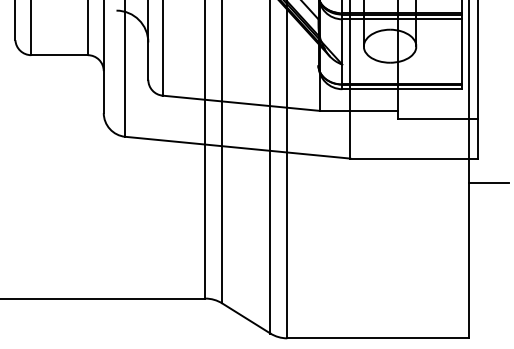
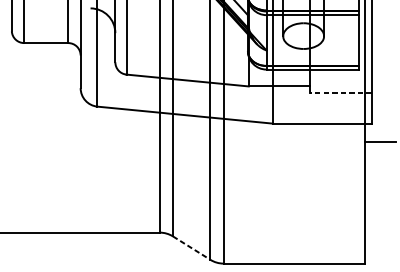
line: (437, 118) -> (340, 92), solid -> dashed
line: (246, 318) -> (191, 248), solid -> dashed

